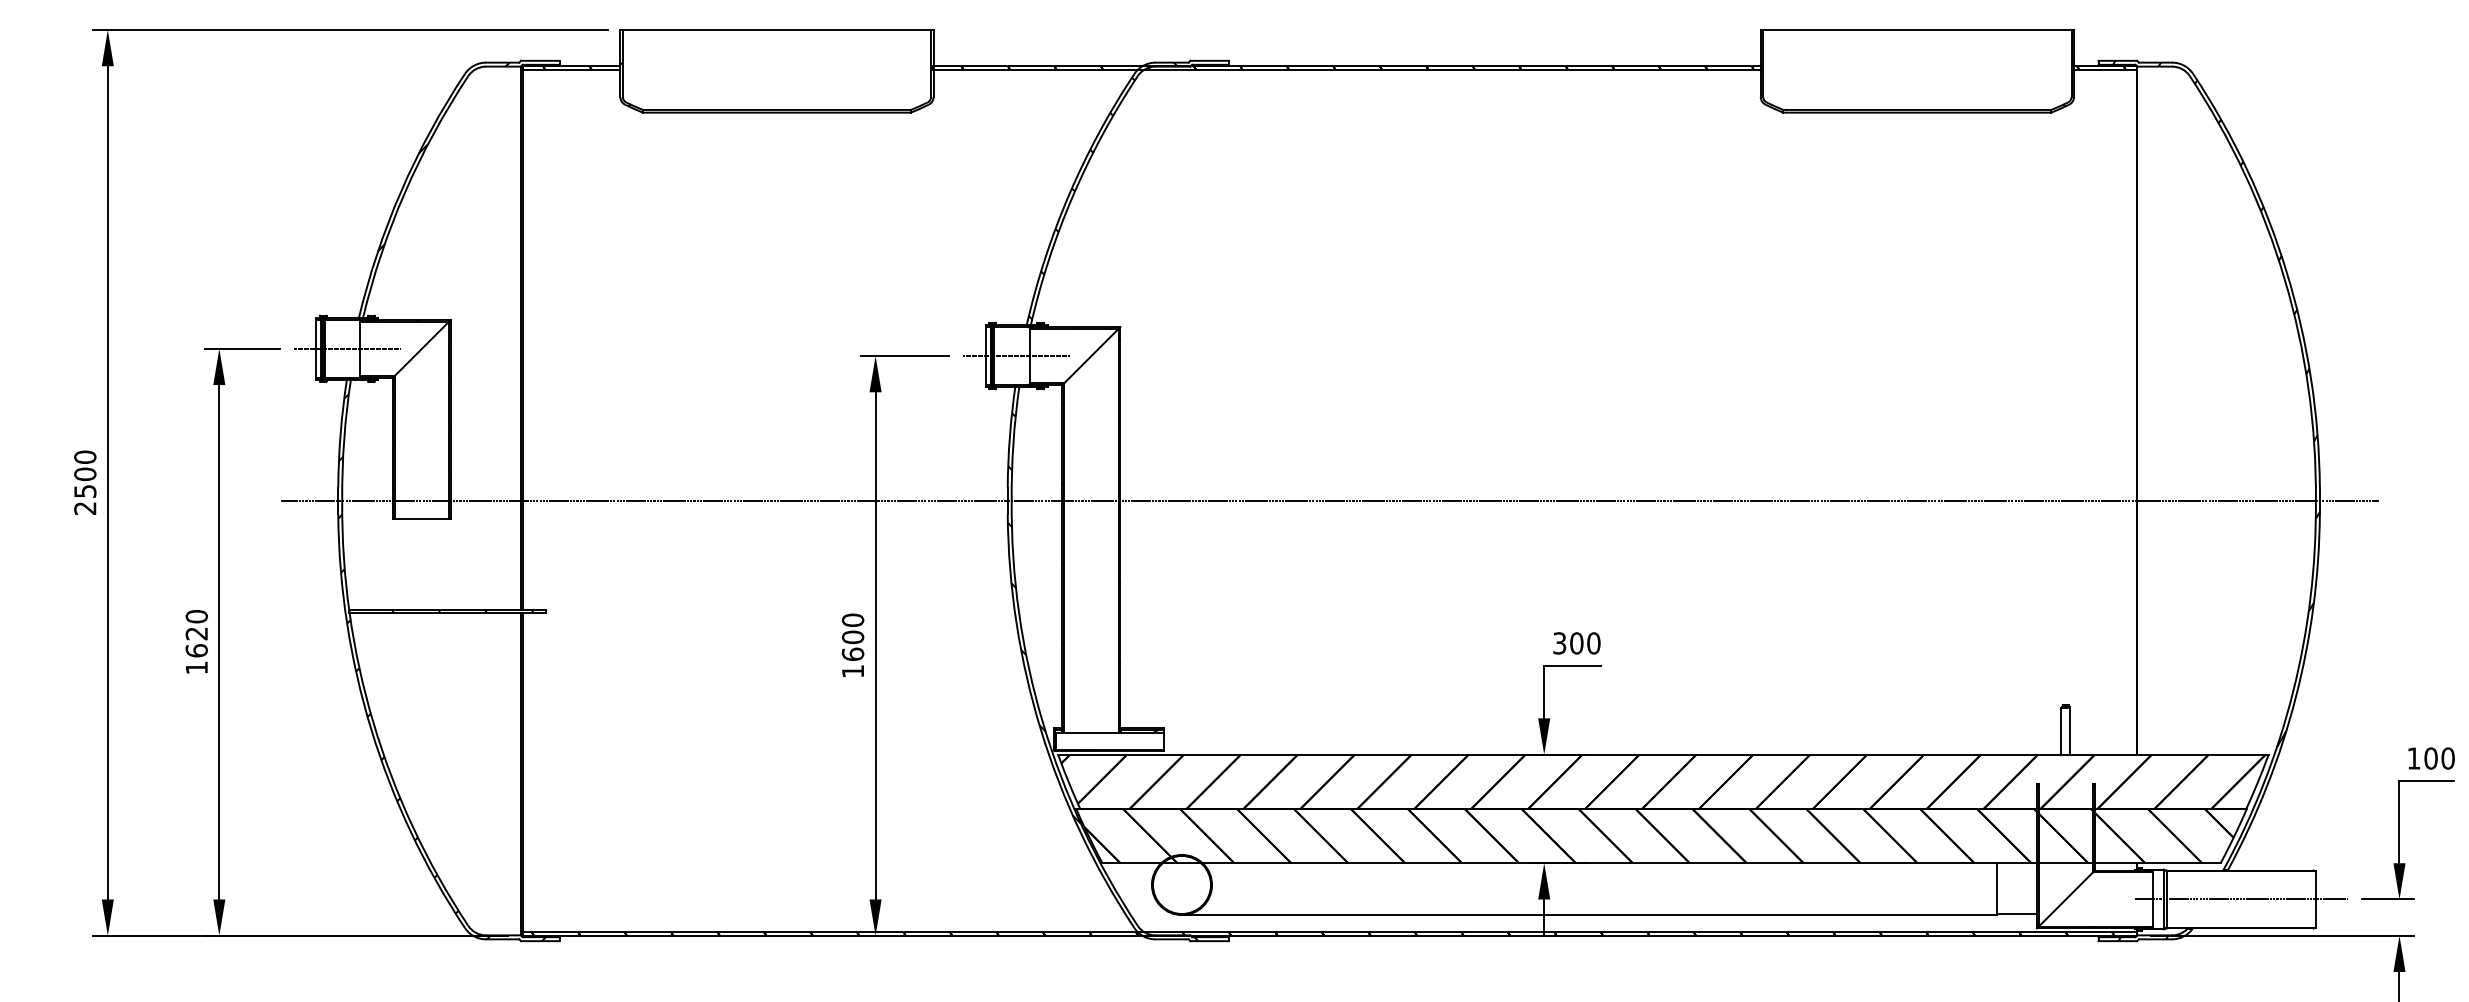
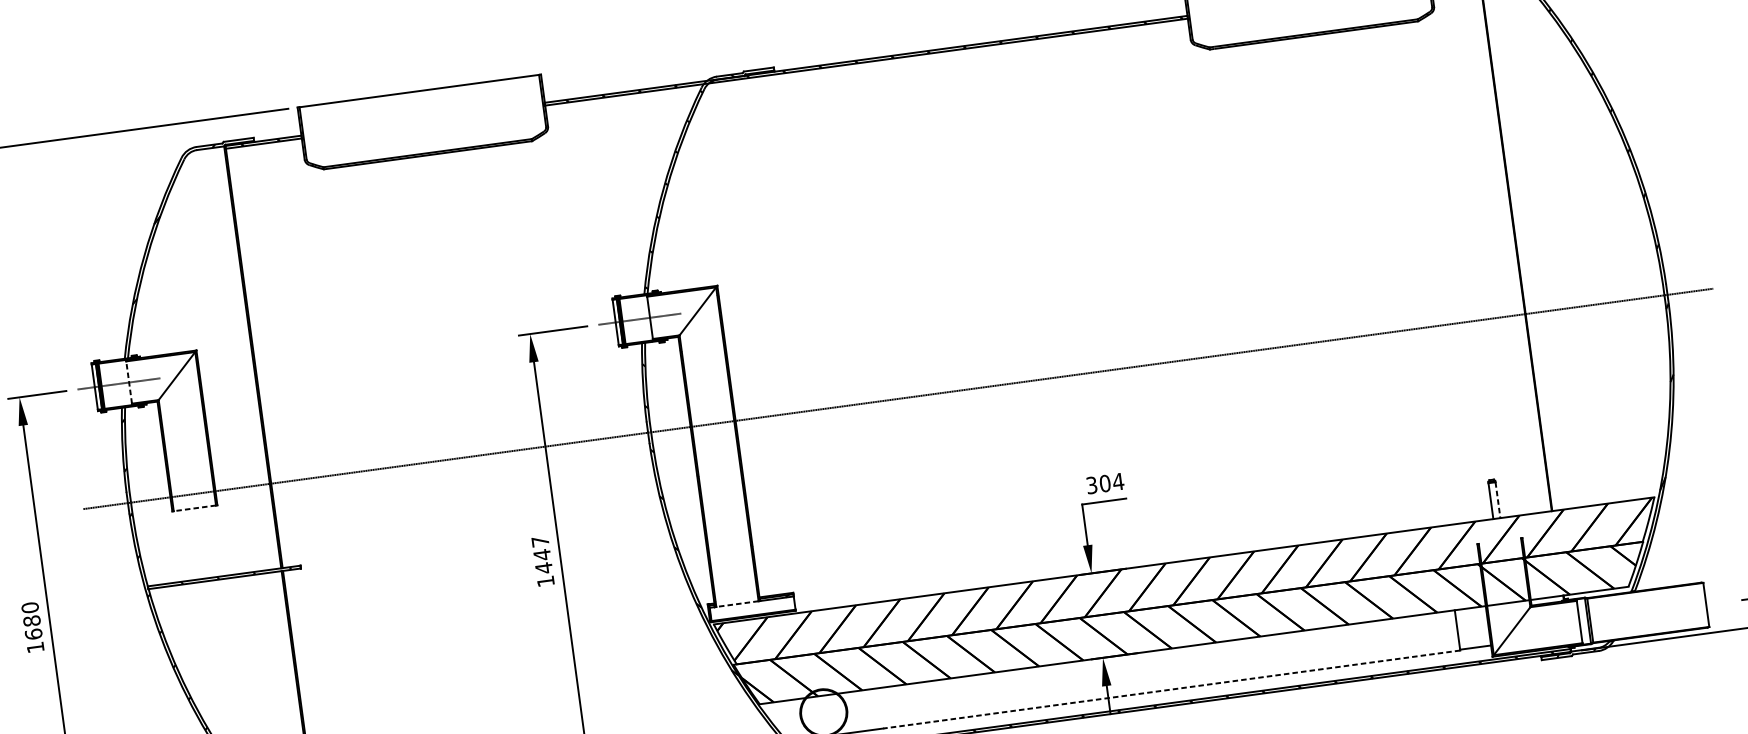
line: (360, 348) -> (129, 382), solid -> dashed
line: (421, 519) -> (194, 508), solid -> dashed
text: (196, 633) -> (31, 620), 1620 -> 1680
text: (852, 637) -> (541, 555), 1600 -> 1447
text: (1593, 643) -> (1118, 481), 300 -> 304
line: (2070, 731) -> (1498, 500), solid -> dashed
line: (1090, 732) -> (736, 603), solid -> dashed
line: (2240, 899) -> (1647, 612), removed
line: (1625, 915) -> (1171, 689), solid -> dashed

